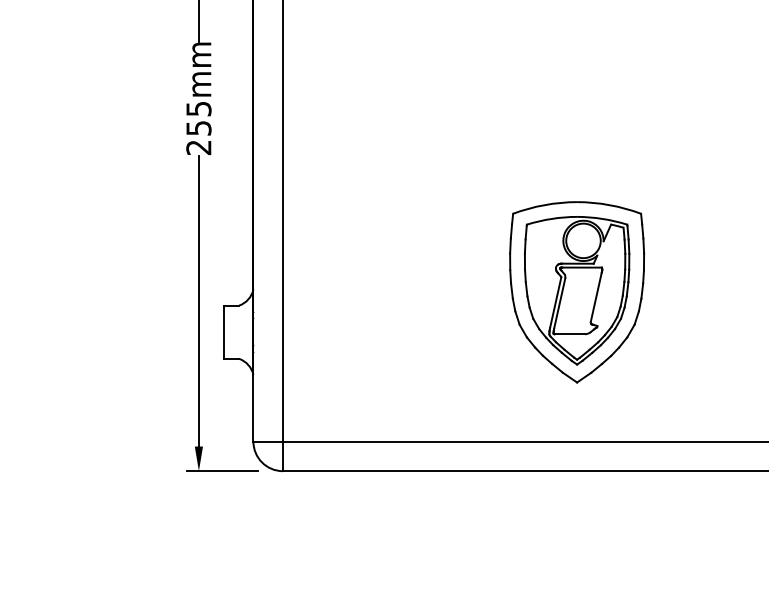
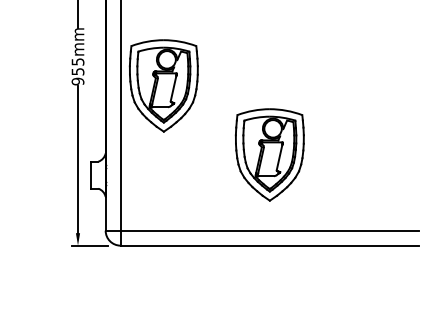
text: (197, 147) -> (77, 81), 255mm -> 955mm
part: (367, 155) -> (163, 85), added

